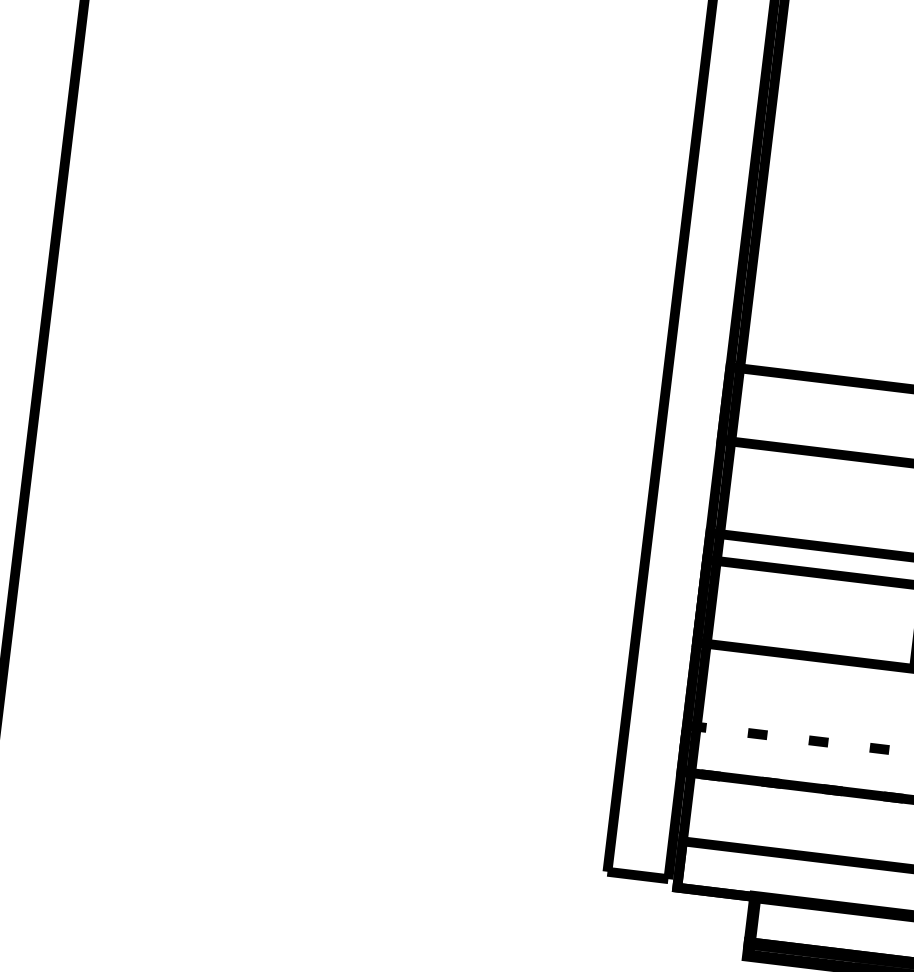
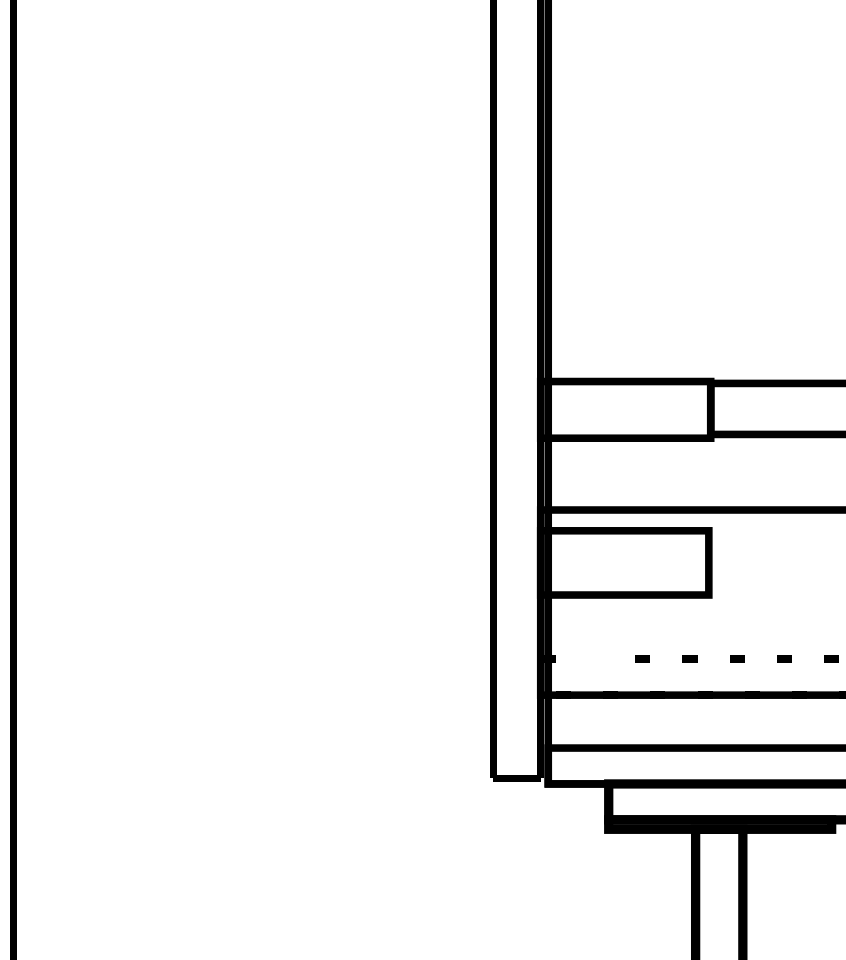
line: (757, 733) -> (595, 658), removed

